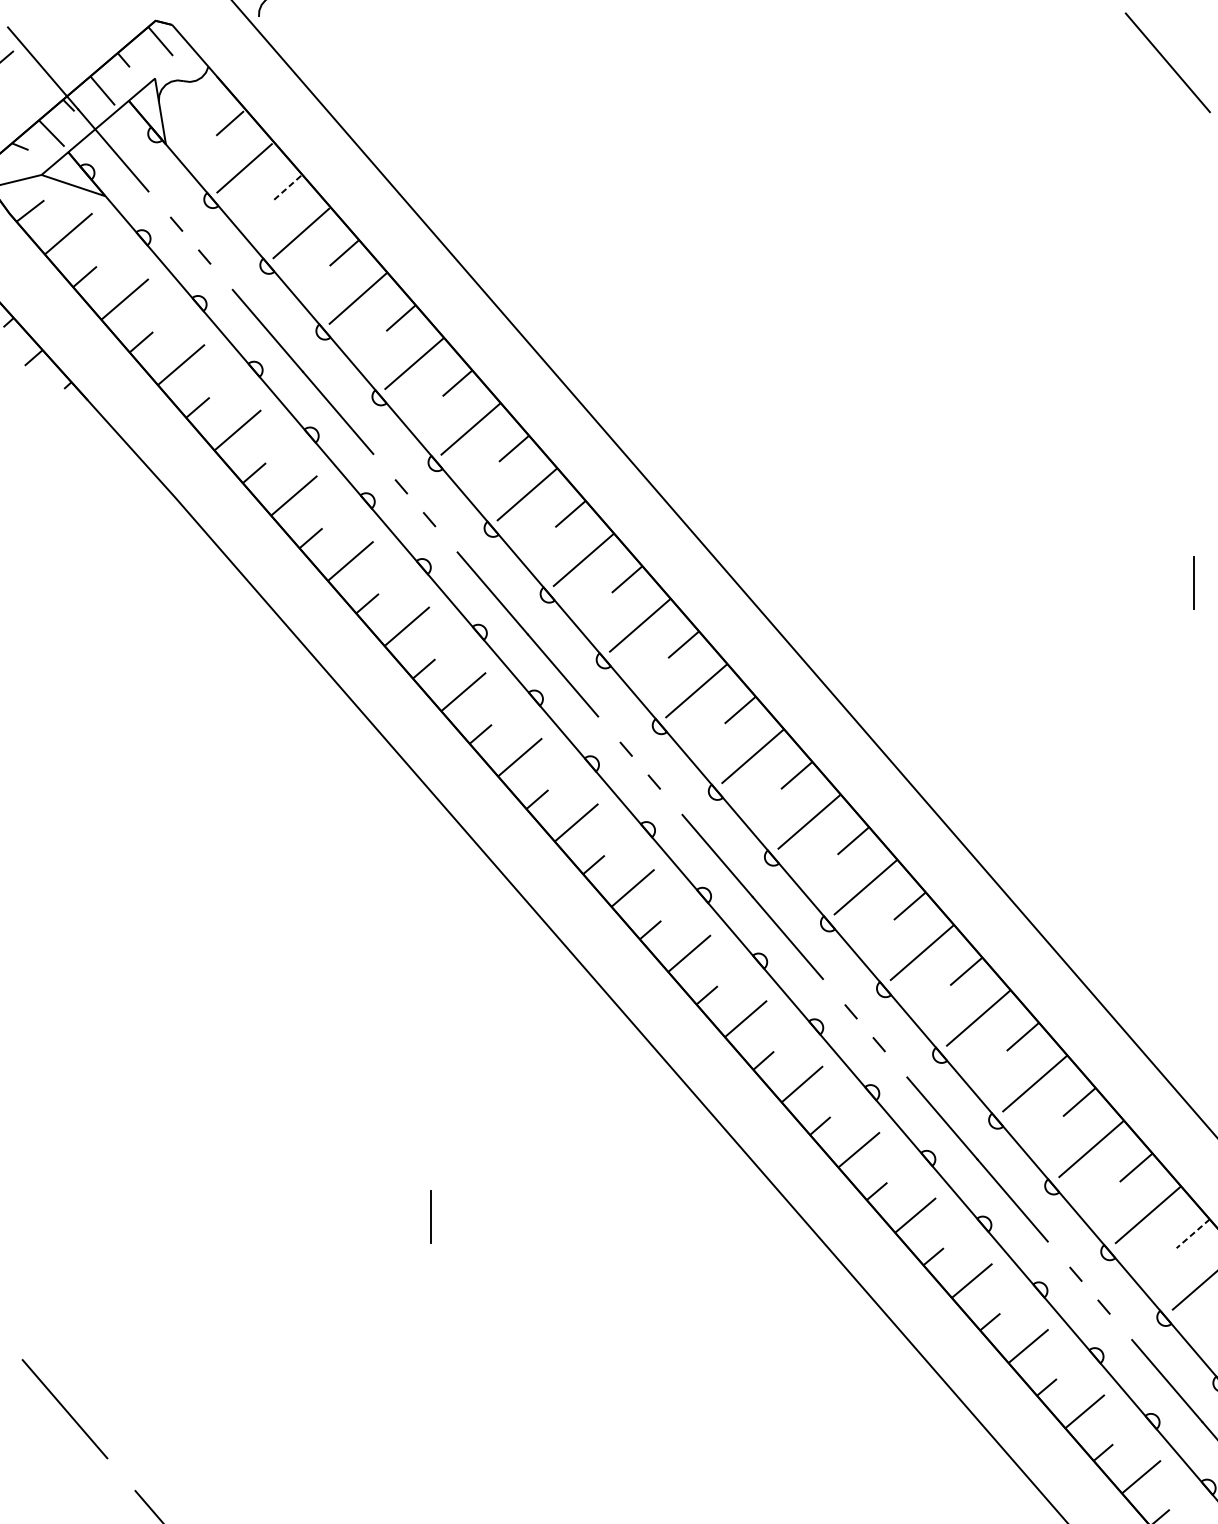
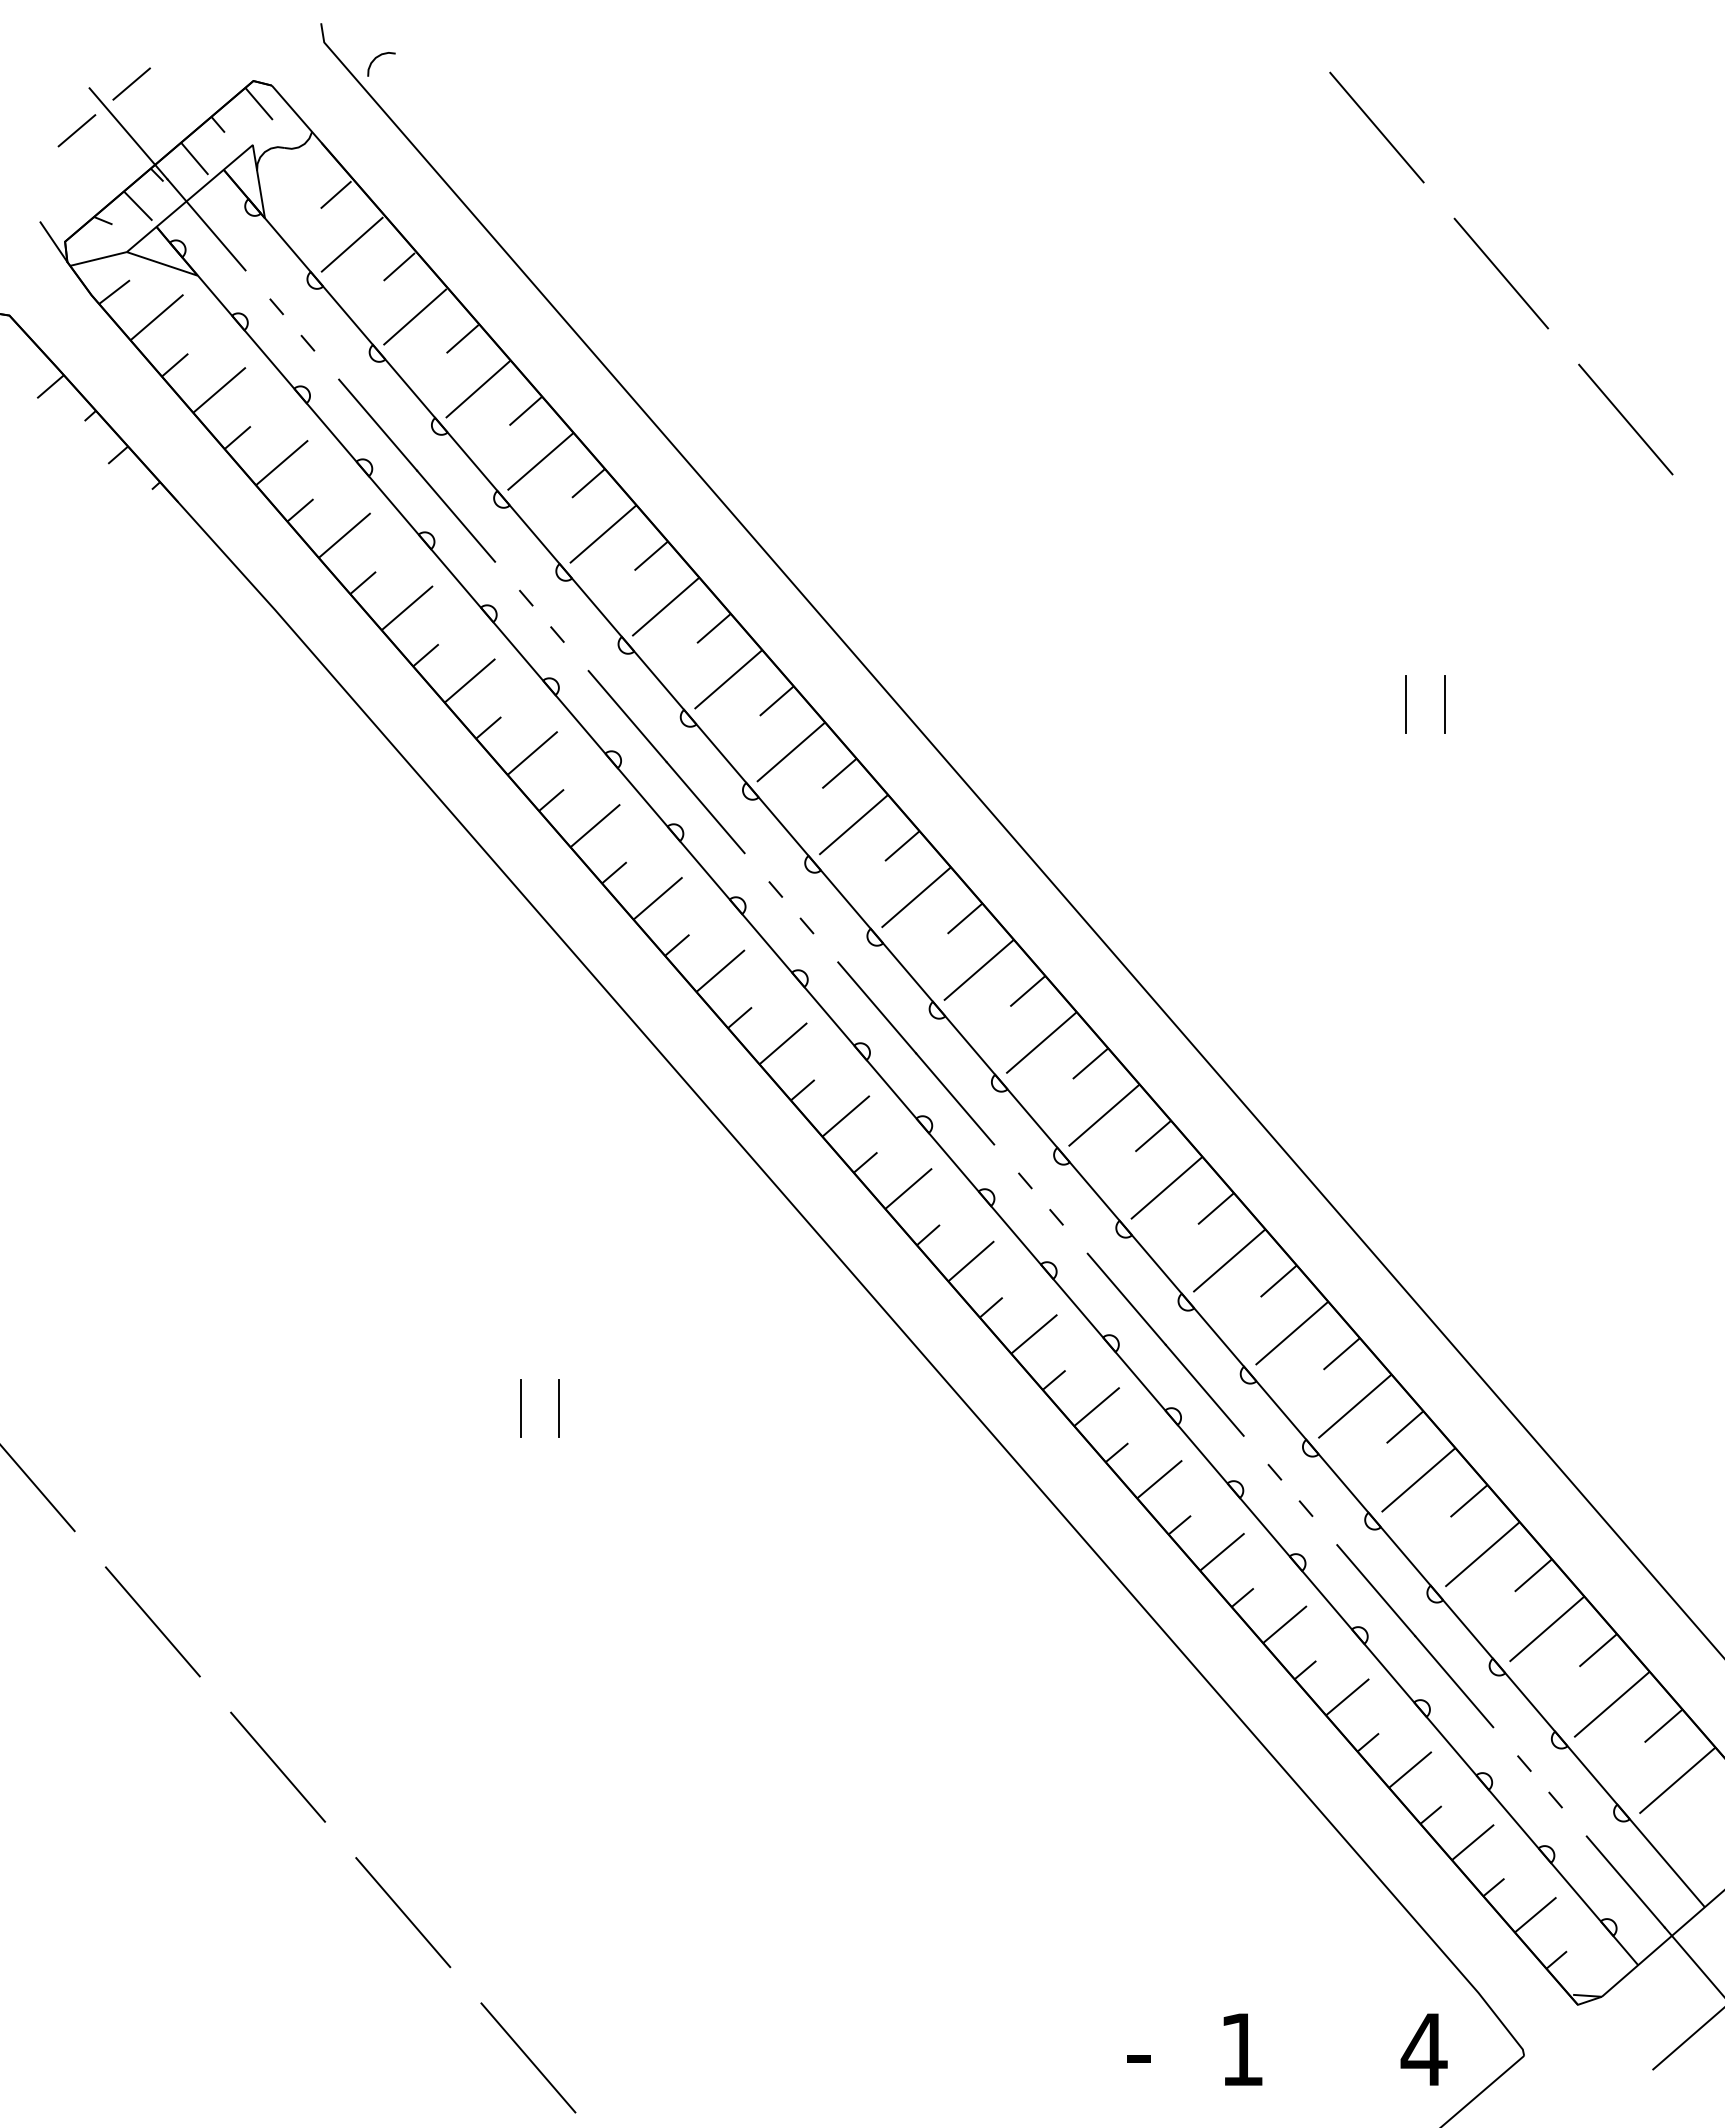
line: (45, 23) -> (131, 83), added
line: (287, 187) -> (399, 266), dashed -> solid
line: (397, 1216) -> (521, 1408), added
line: (1192, 1234) -> (1404, 1427), dashed -> solid

